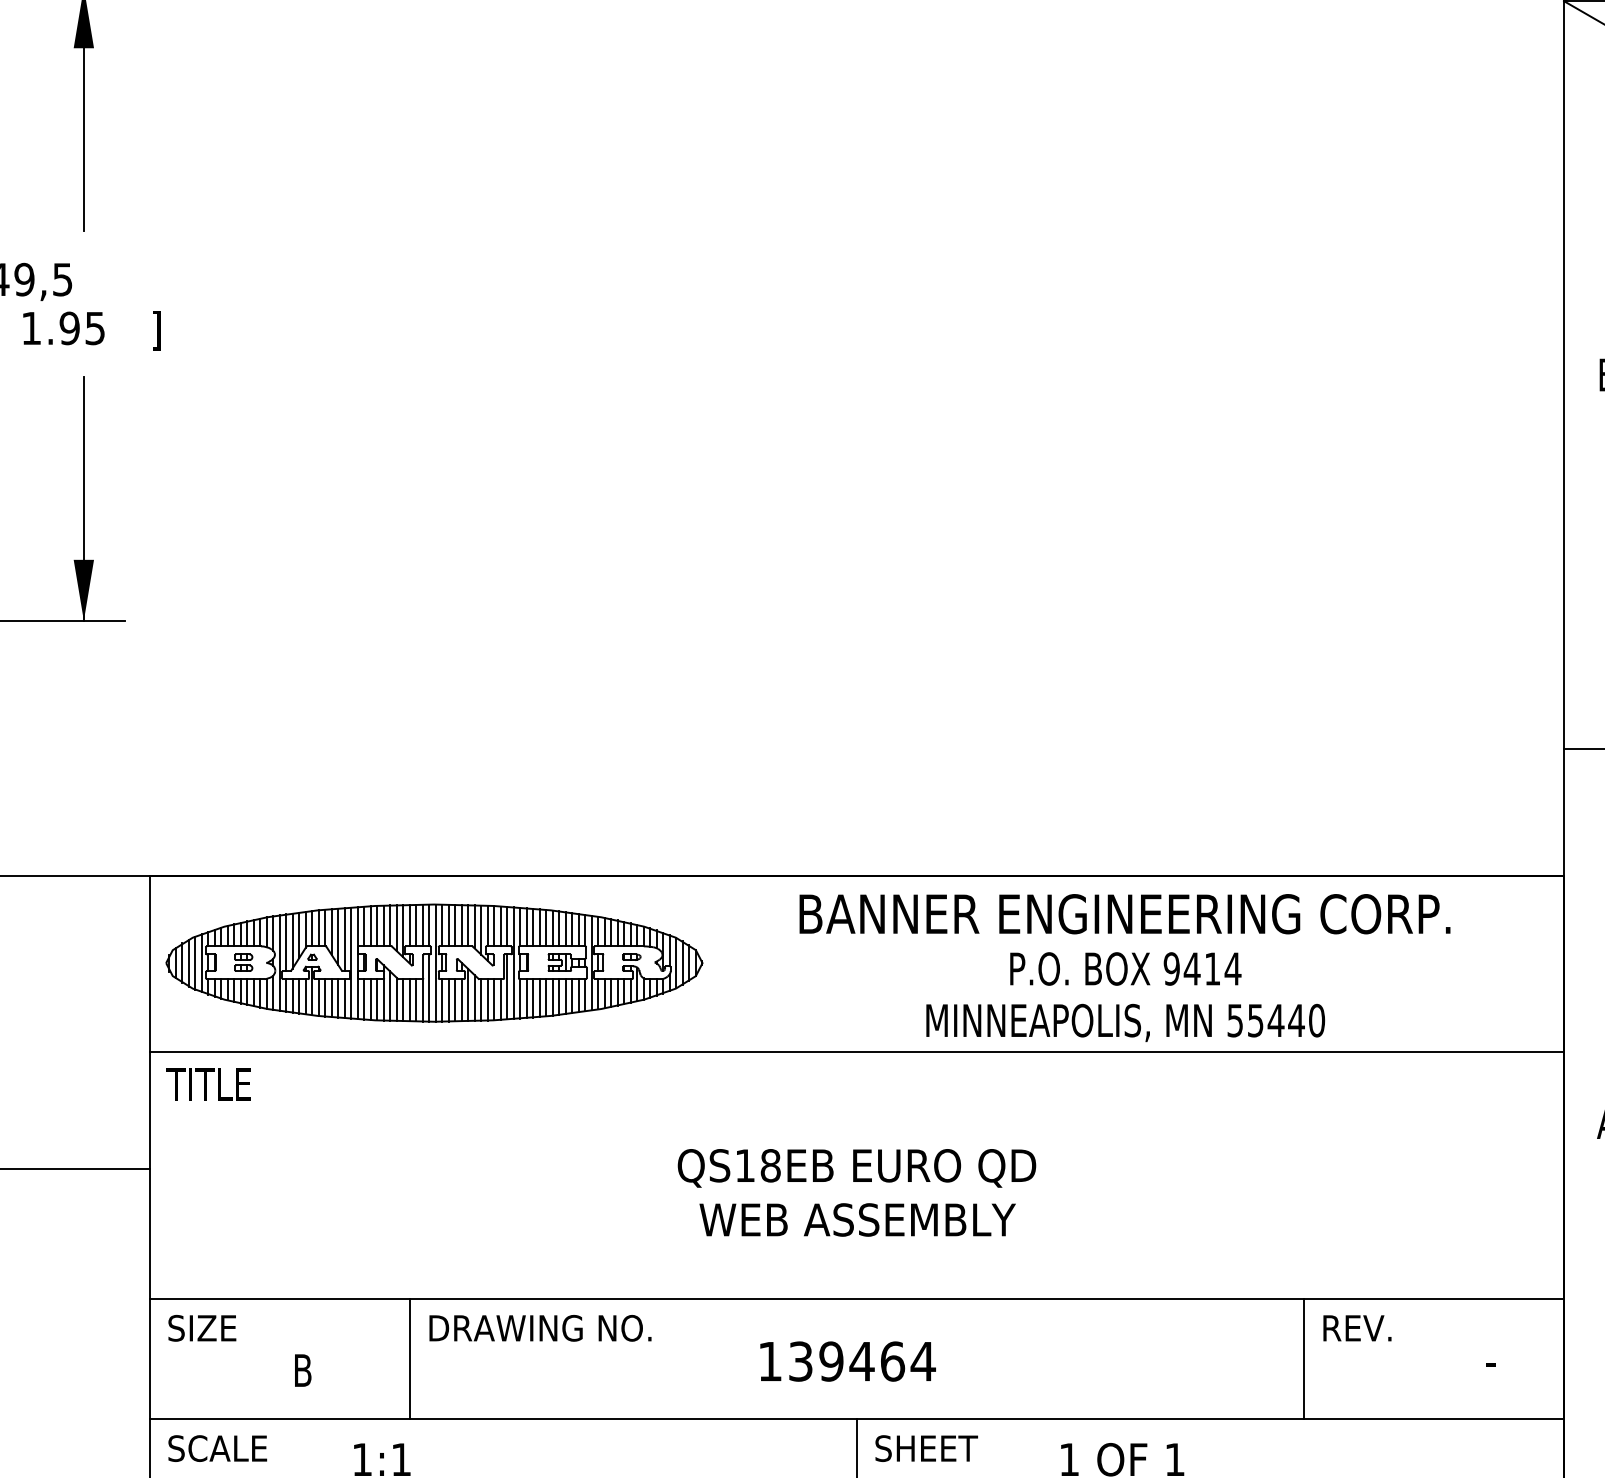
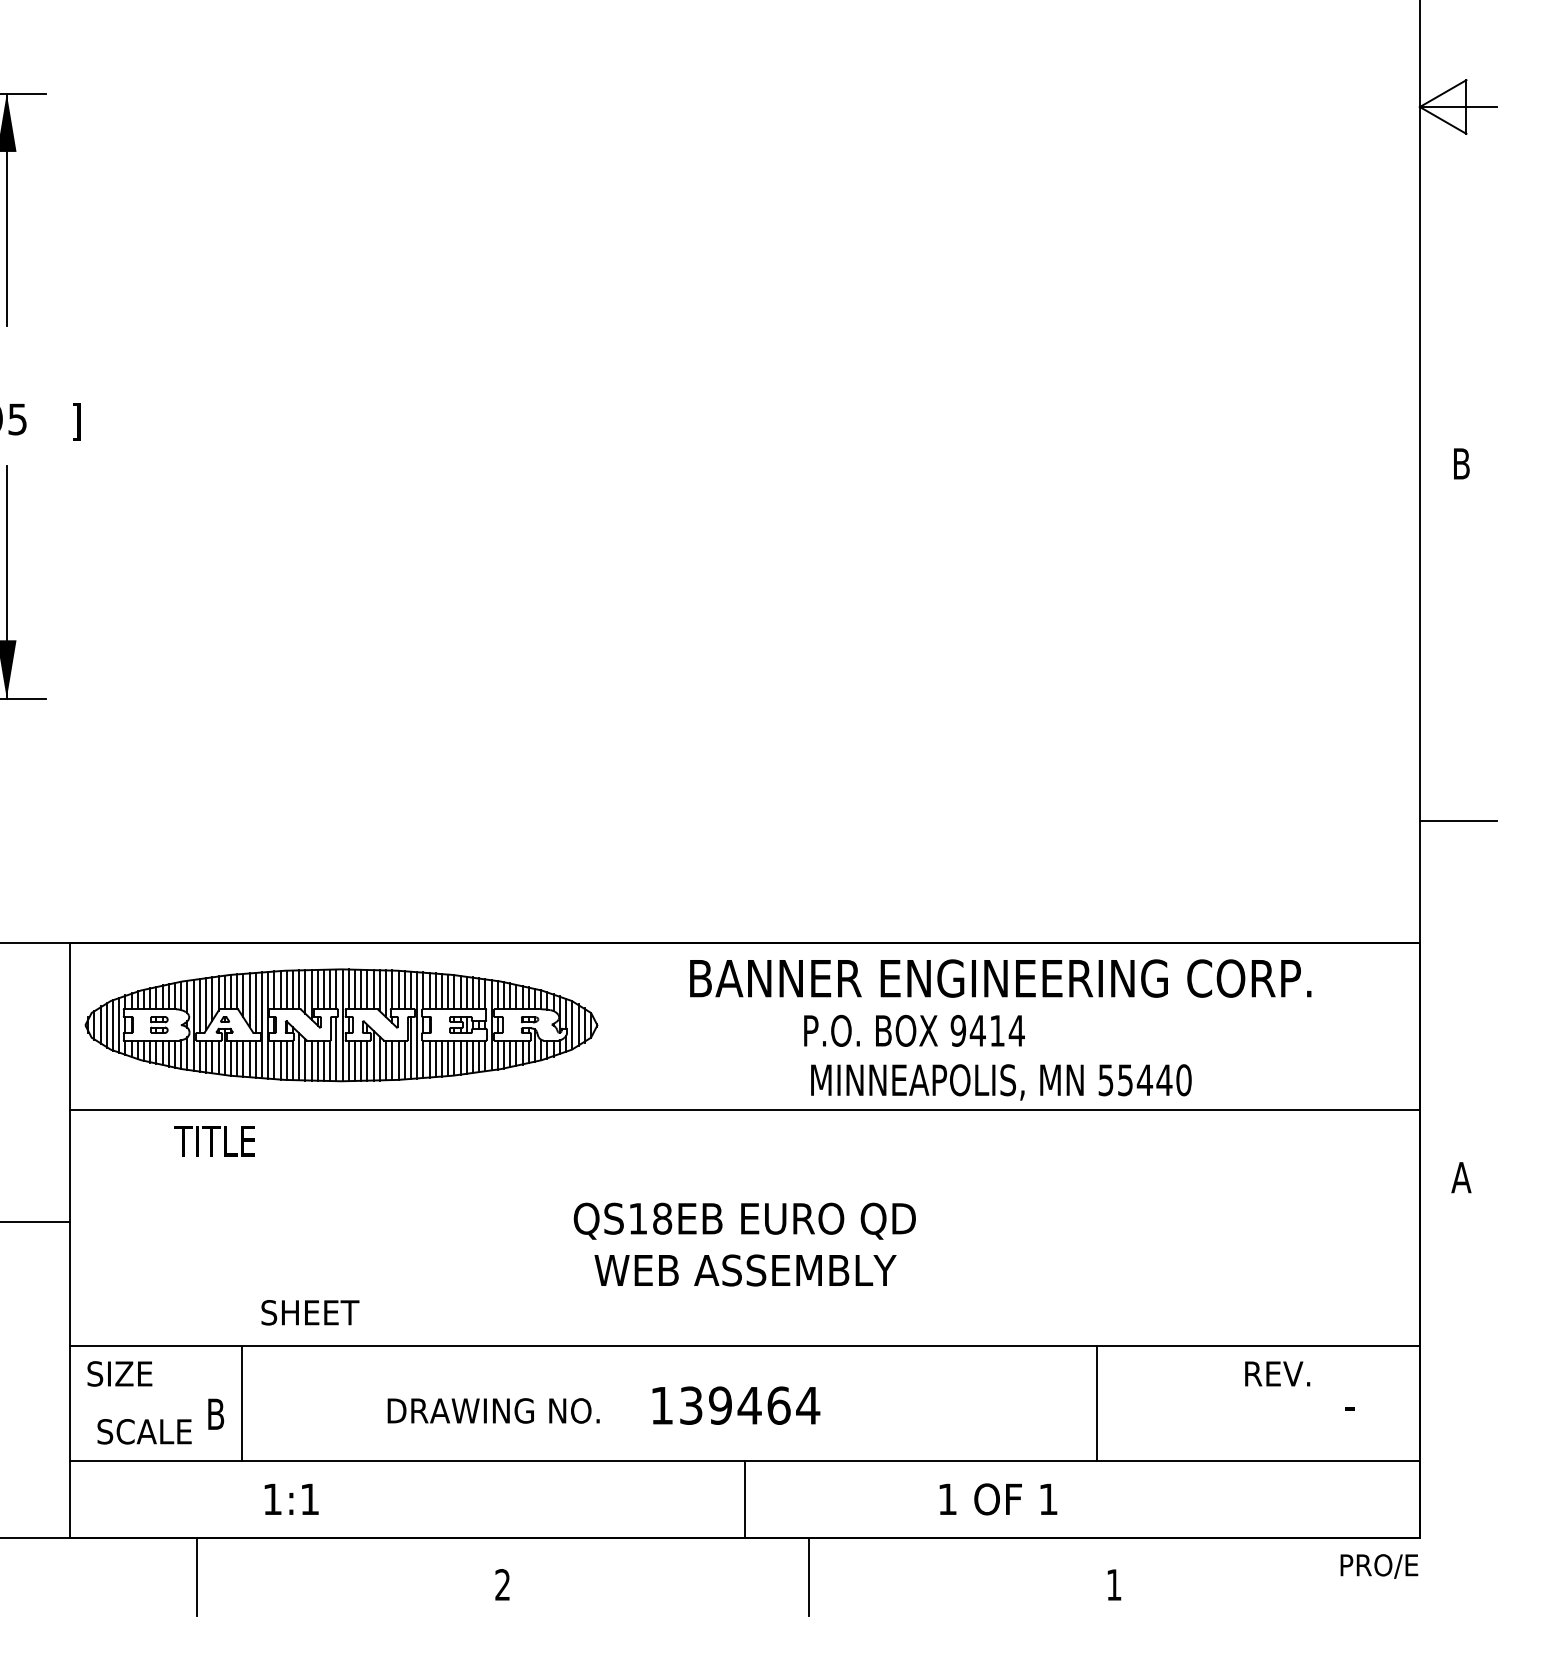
text: (1125, 968) -> (914, 1030), moved
text: (208, 1084) -> (214, 1141), moved
text: (540, 1327) -> (493, 1410), moved
text: (1357, 1327) -> (1277, 1373), moved
line: (410, 1359) -> (242, 1403), moved
line: (1303, 1359) -> (1096, 1403), moved
text: (217, 1448) -> (144, 1431), moved
text: (926, 1448) -> (310, 1312), moved

